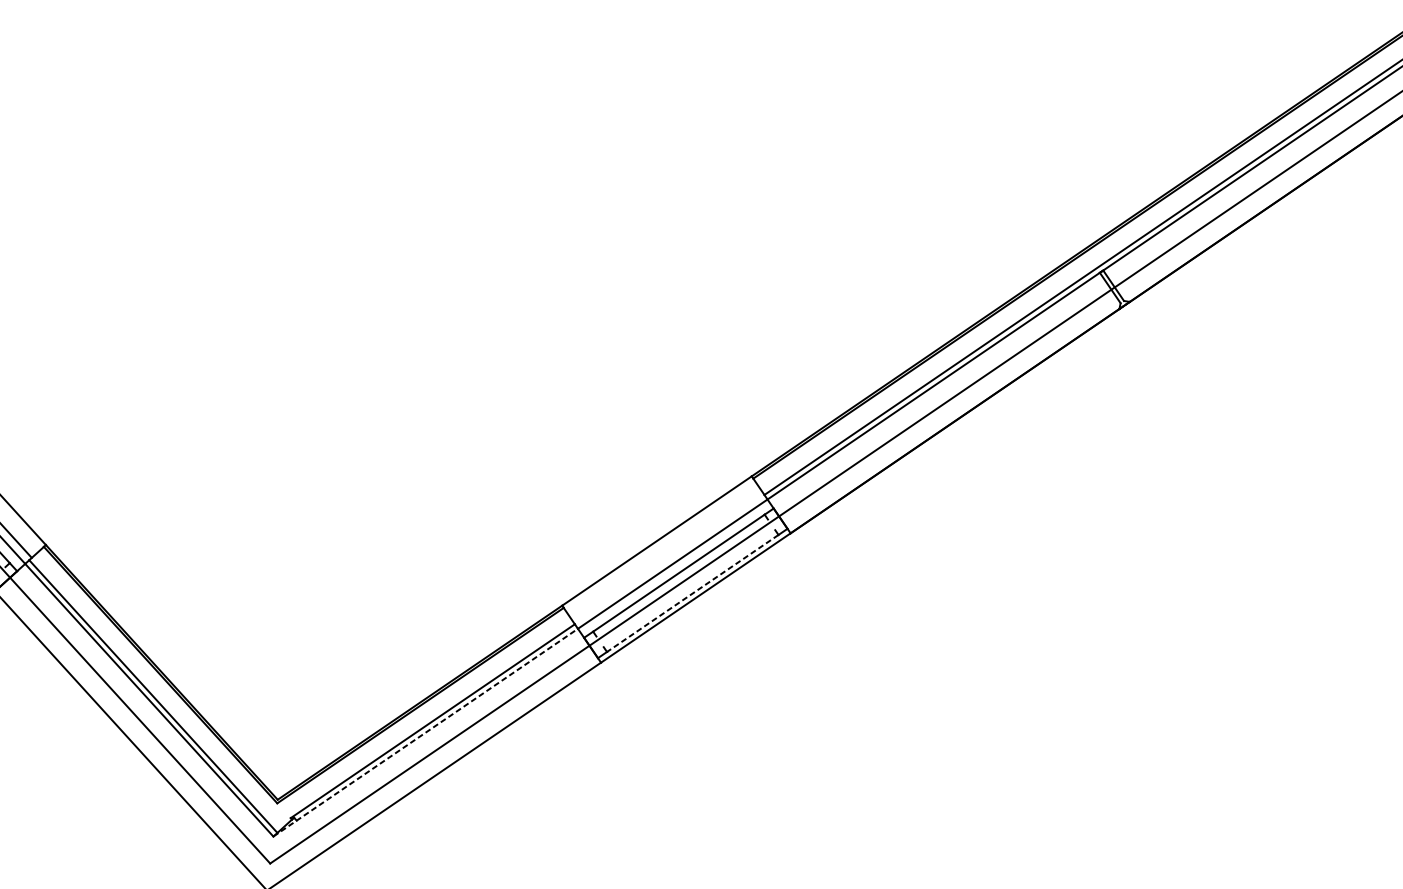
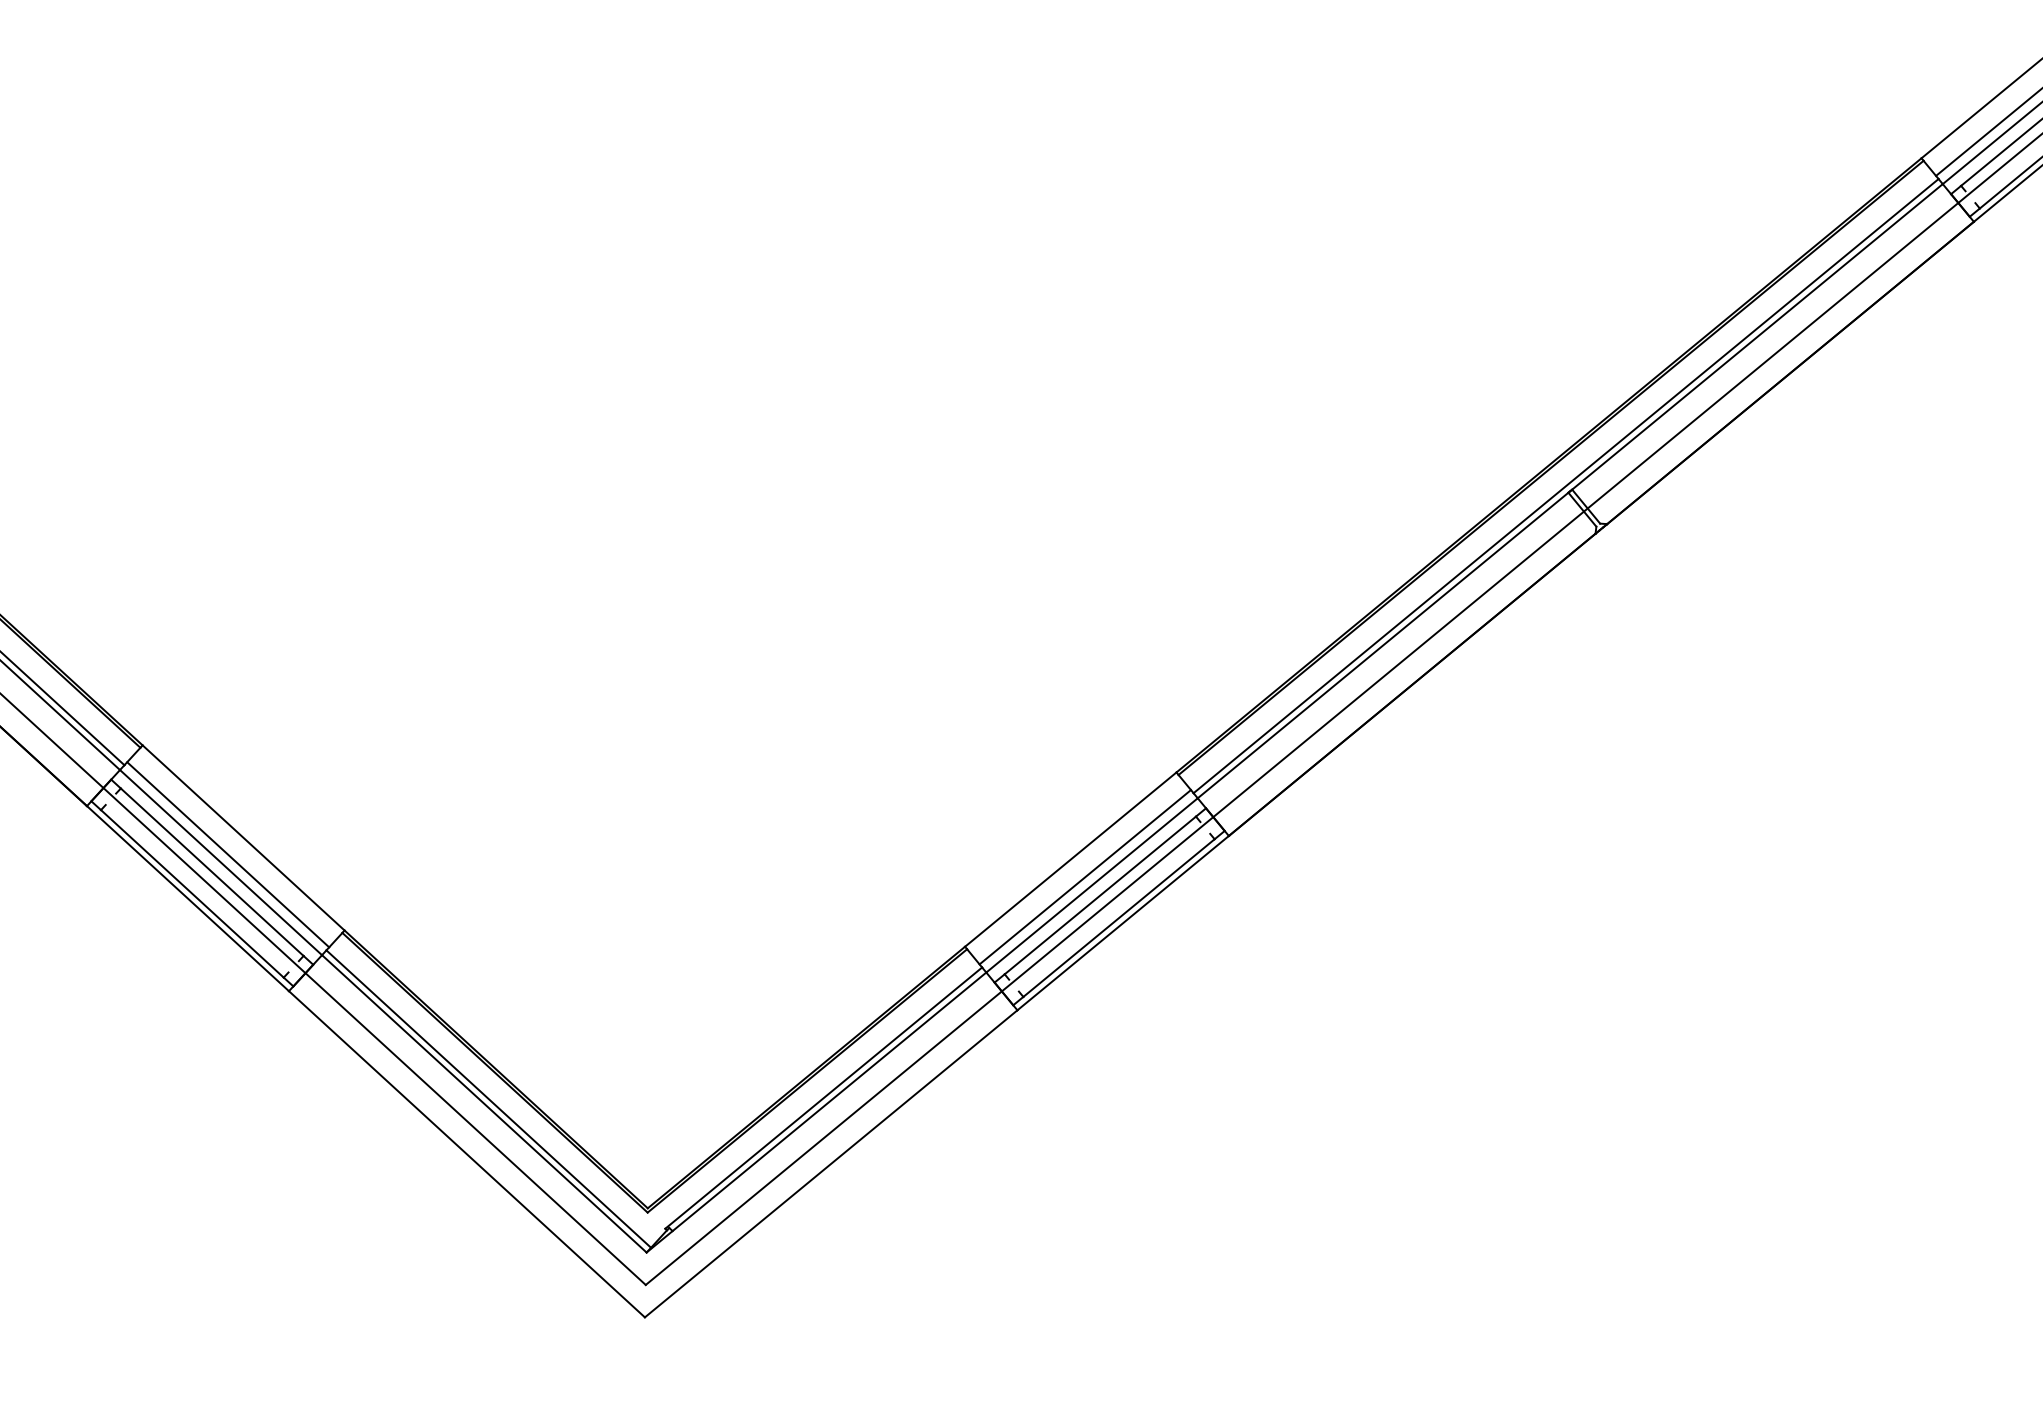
line: (667, 556) -> (1084, 877), added
line: (693, 593) -> (1119, 918), dashed -> solid
line: (425, 732) -> (816, 1112), dashed -> solid

